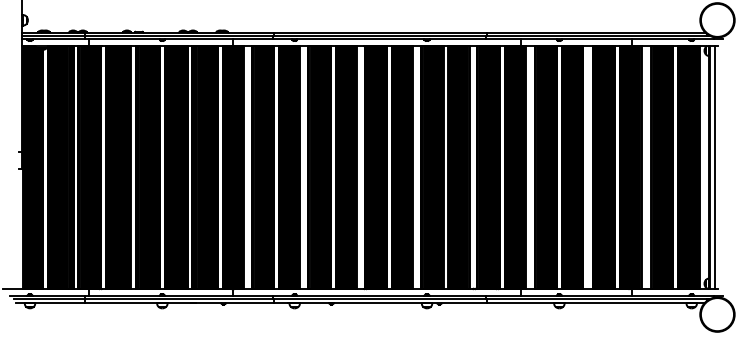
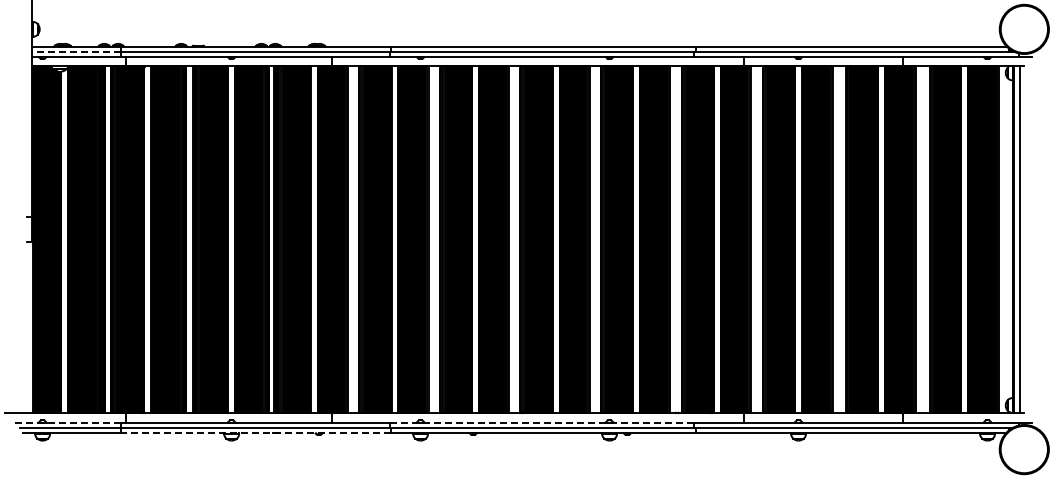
line: (53, 35) -> (76, 51), solid -> dashed
line: (47, 295) -> (67, 422), solid -> dashed
line: (379, 295) -> (541, 422), solid -> dashed
line: (179, 302) -> (255, 432), solid -> dashed

